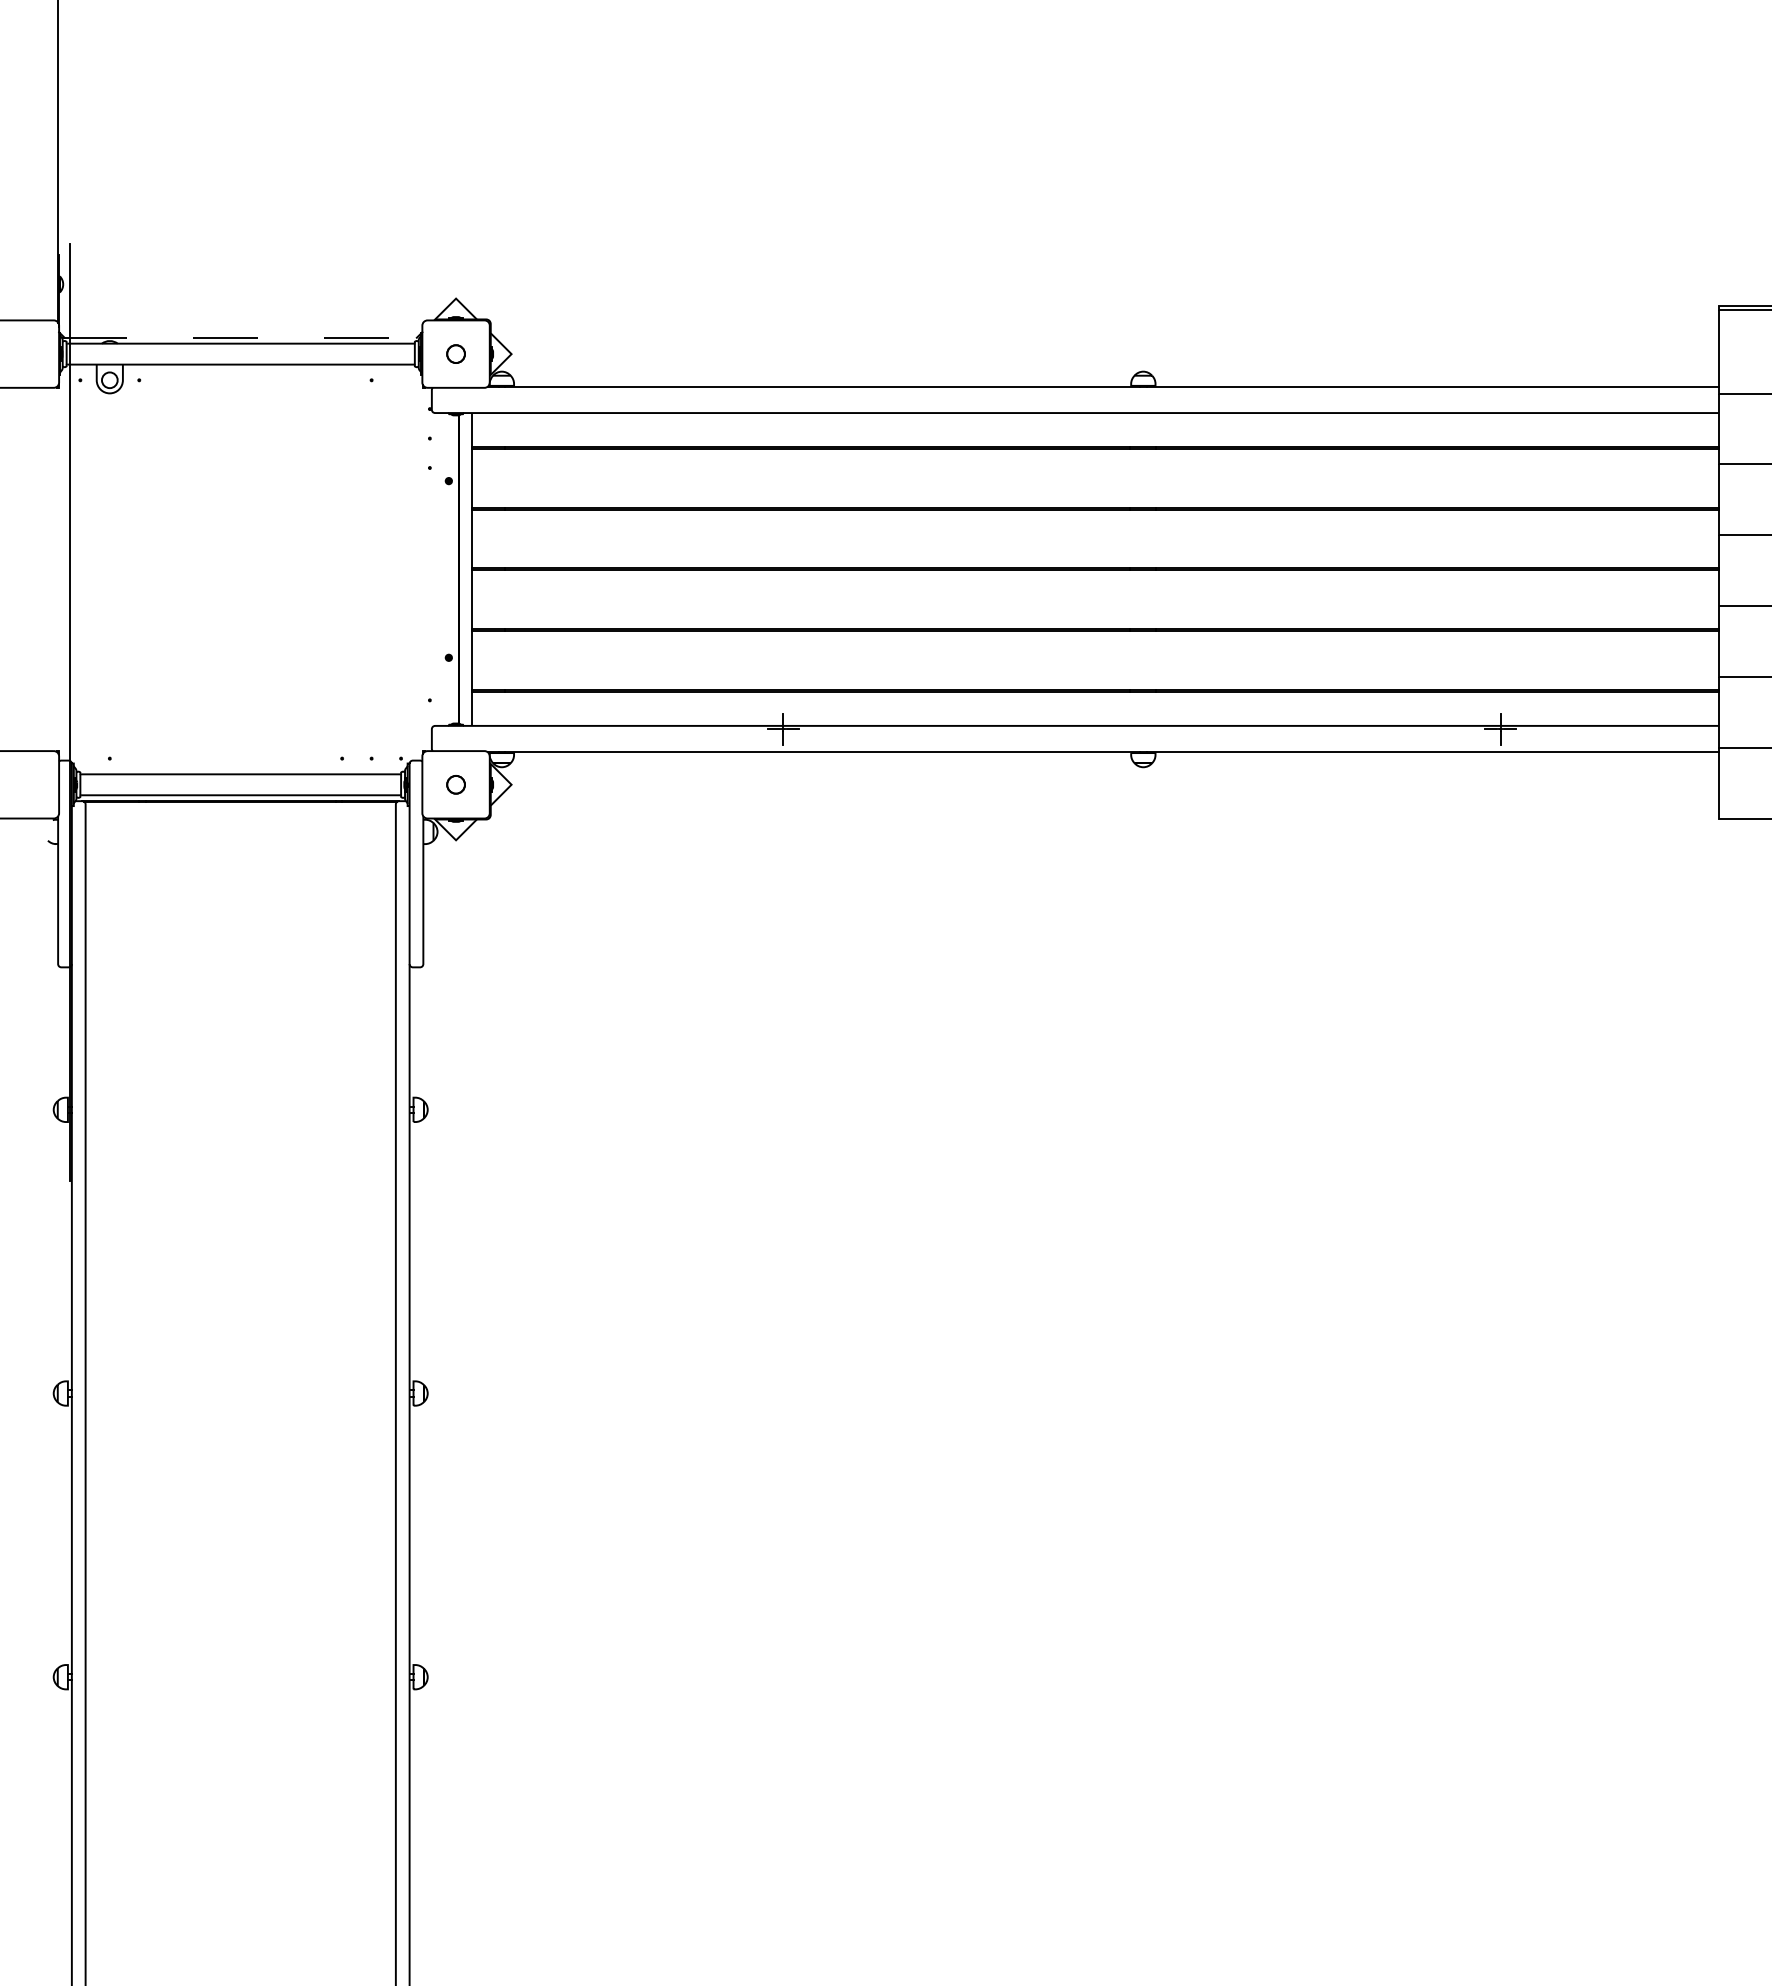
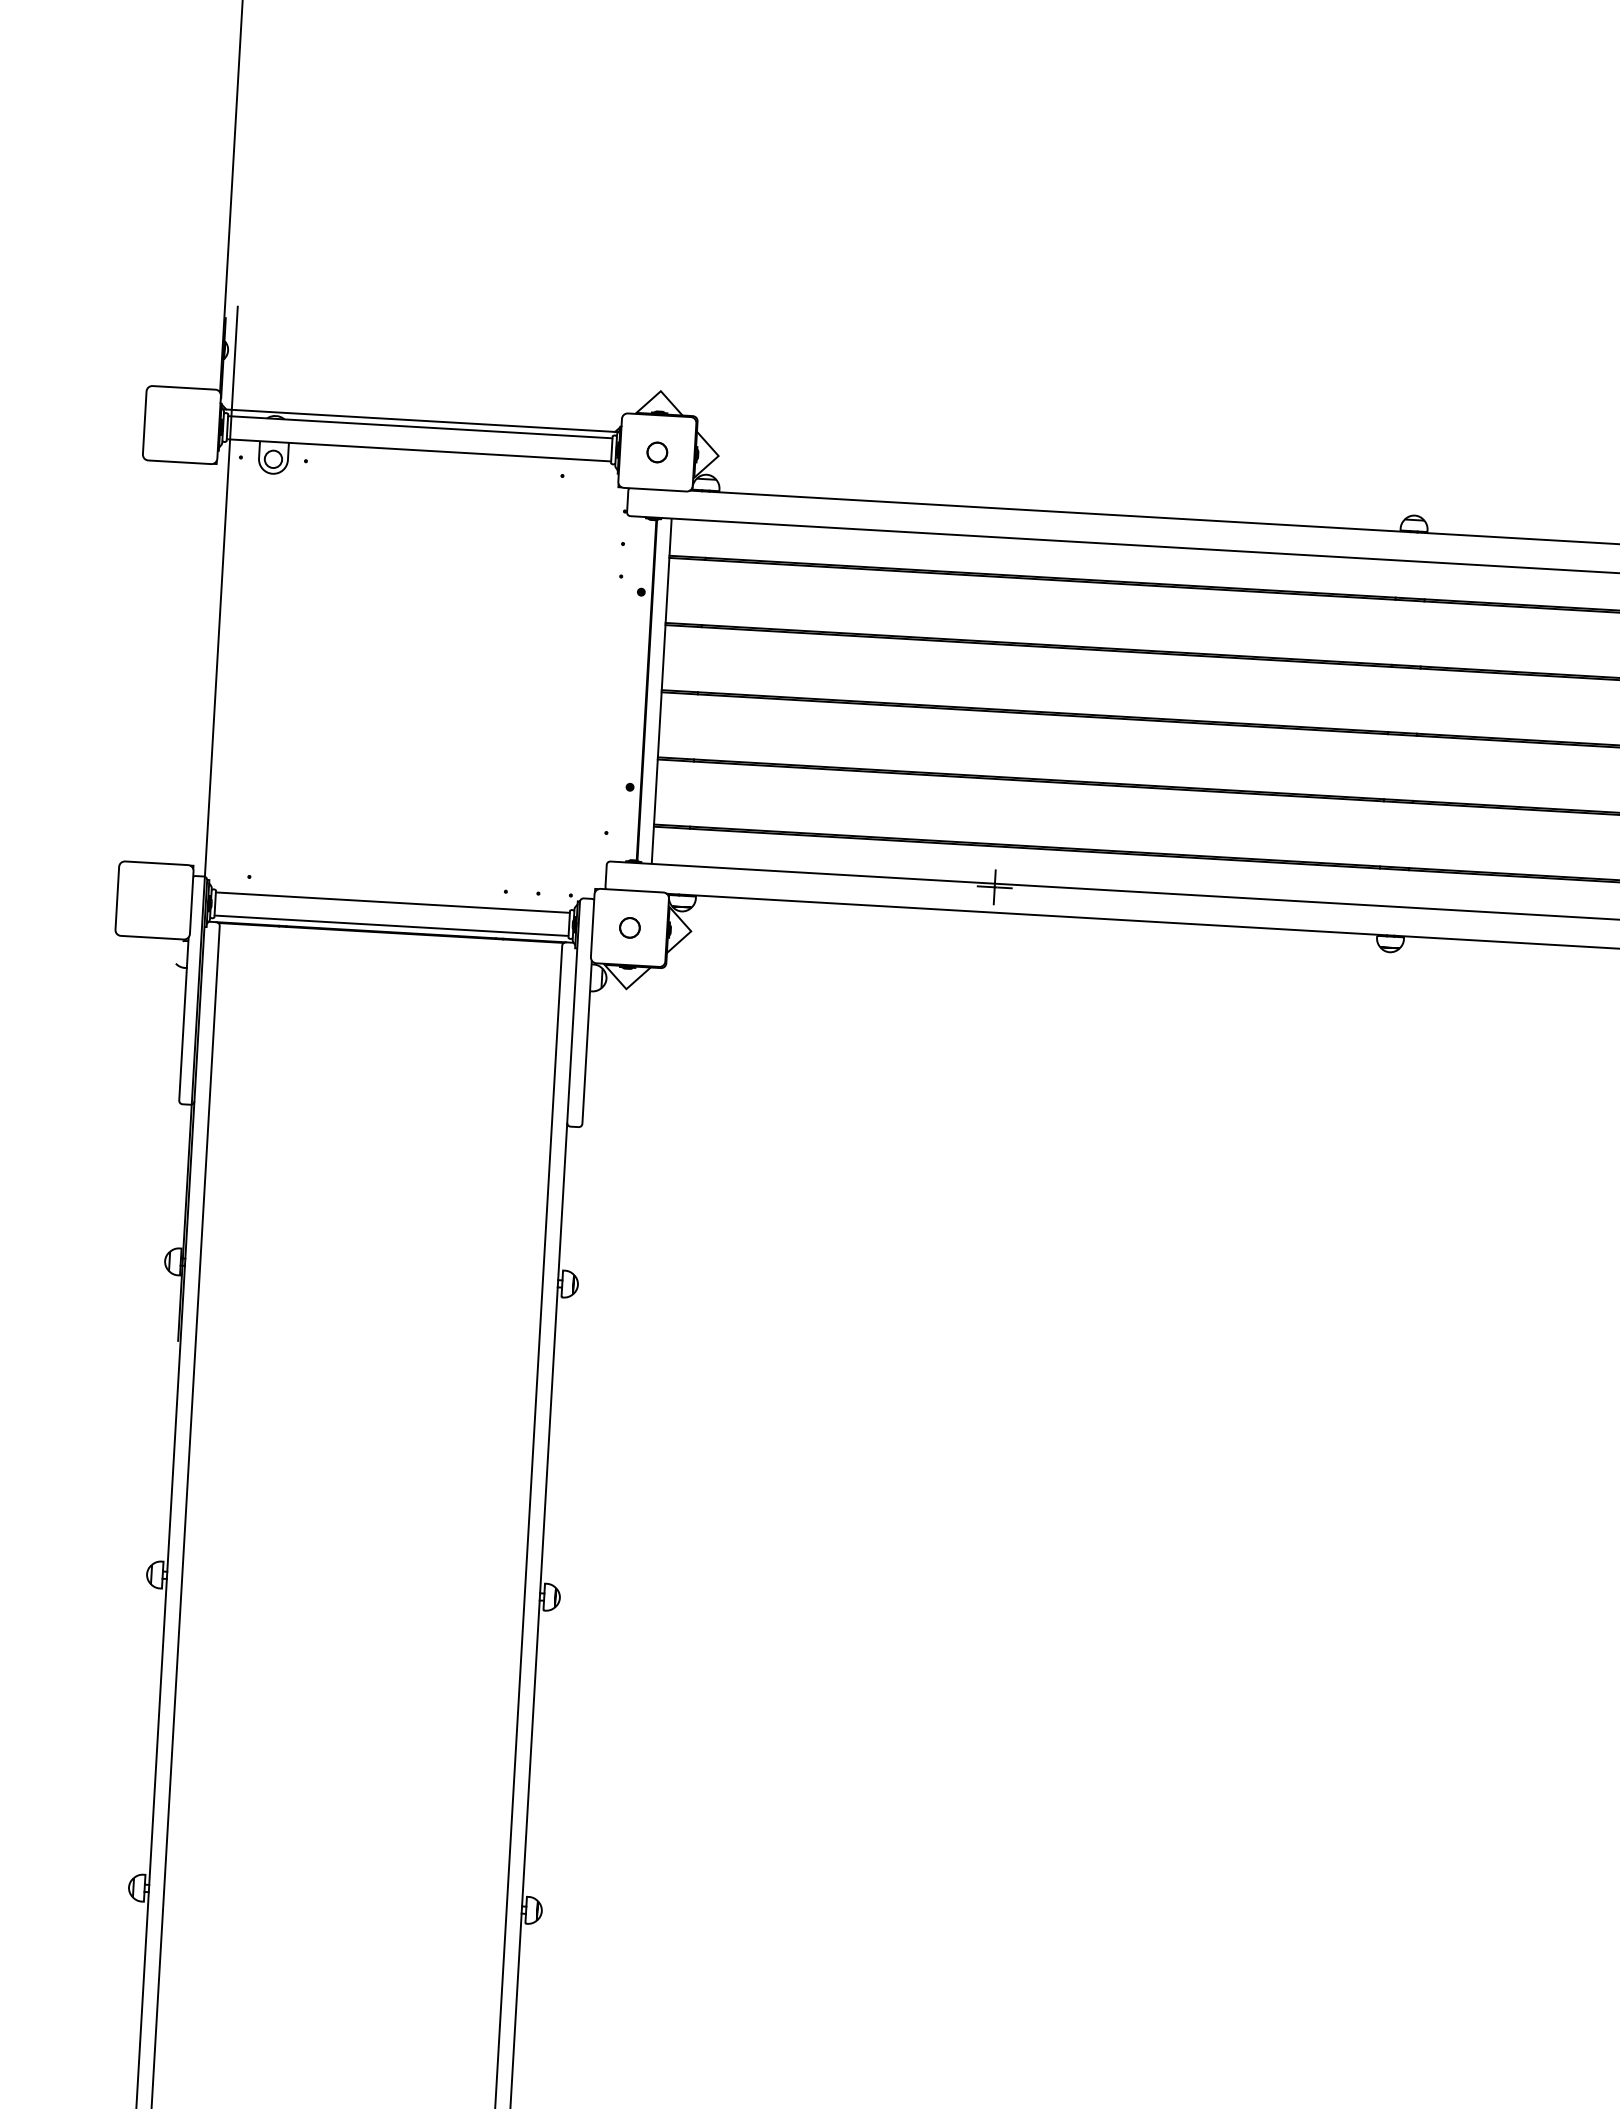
line: (241, 337) -> (421, 420), dashed -> solid

